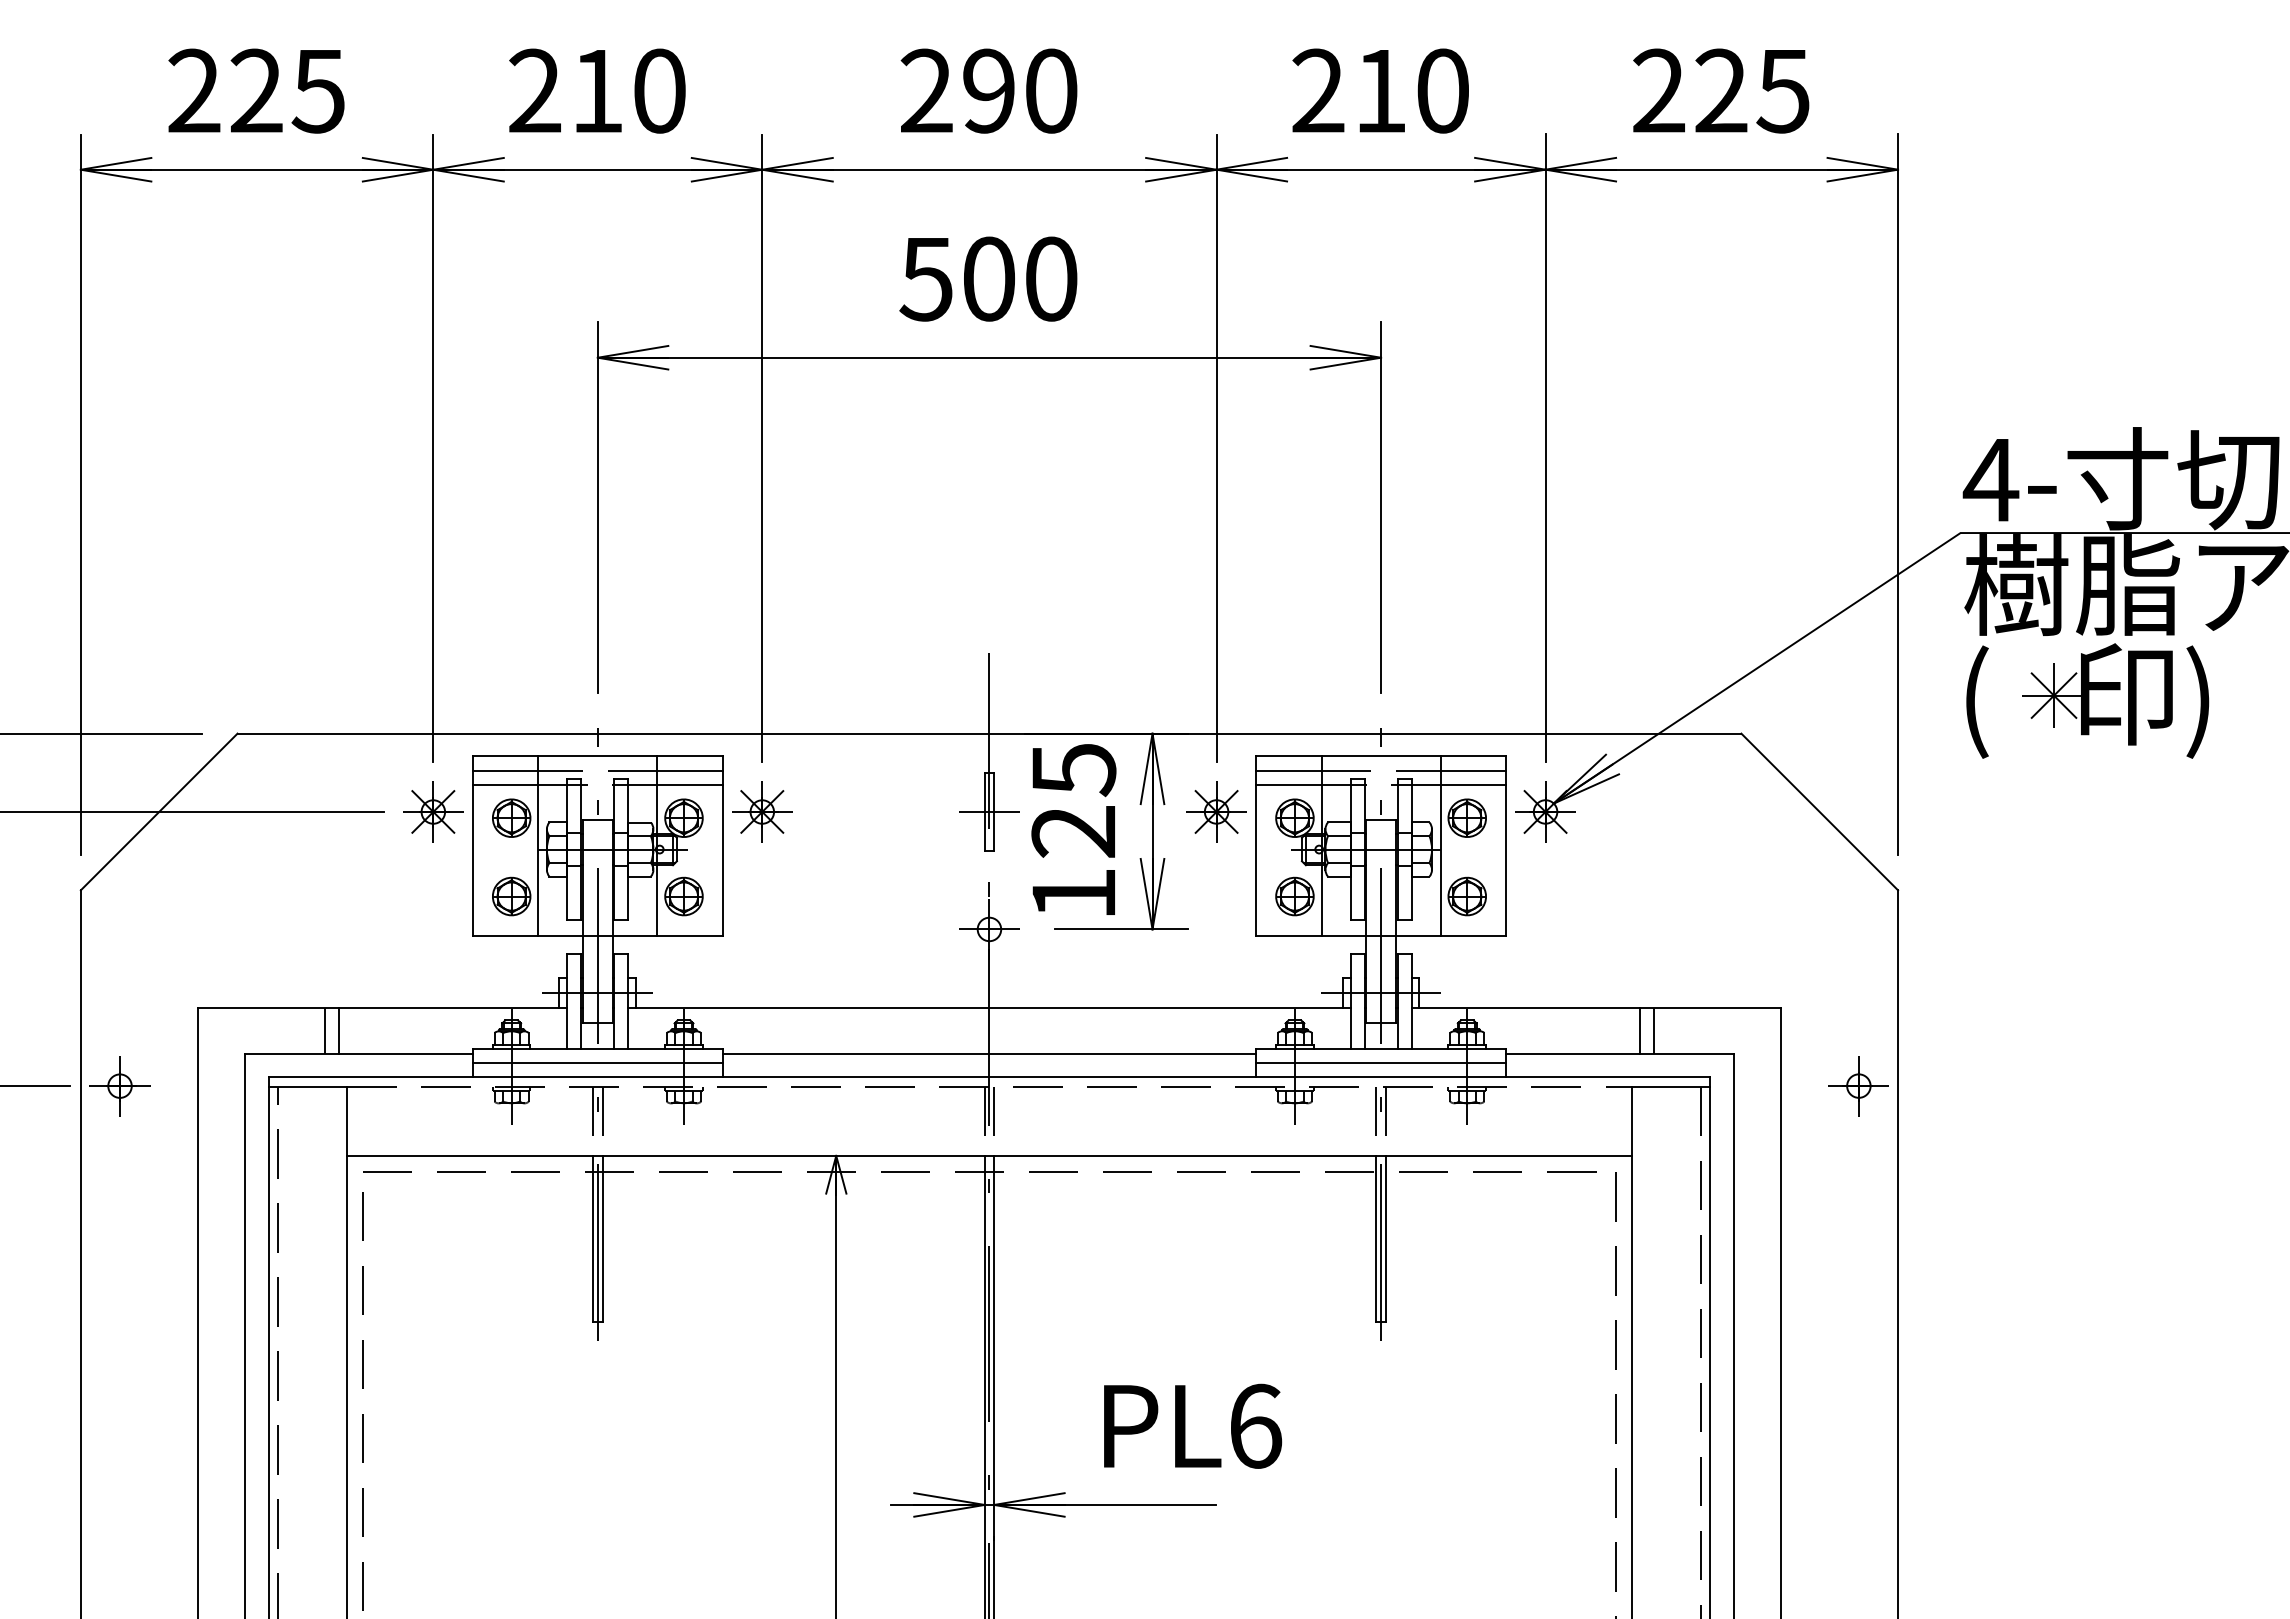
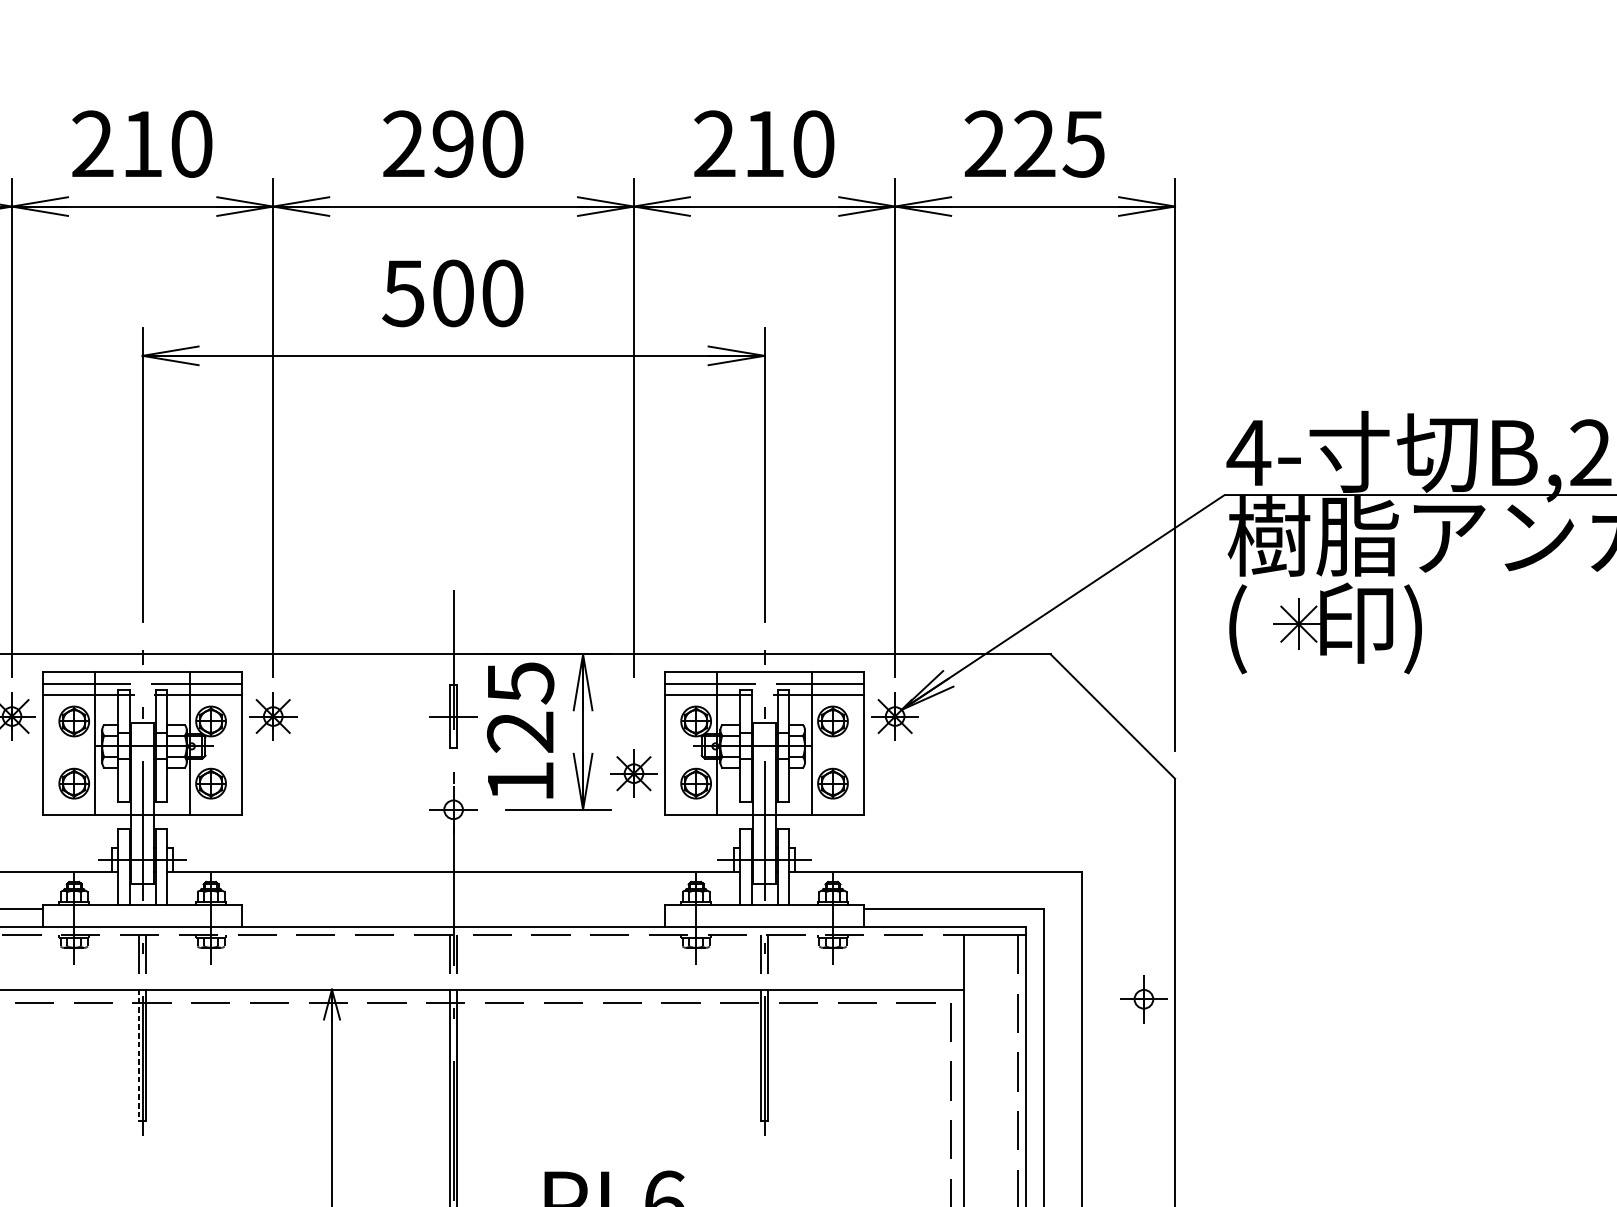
part: (1216, 811) -> (633, 773), moved
line: (1639, 1030) -> (969, 890), removed
line: (1653, 1030) -> (980, 890), removed
line: (989, 1054) -> (453, 909), removed
line: (597, 1063) -> (142, 916), removed
line: (1380, 1063) -> (764, 916), removed
part: (1858, 1086) -> (1143, 999), moved
line: (593, 1239) -> (139, 1055), solid -> dashed

